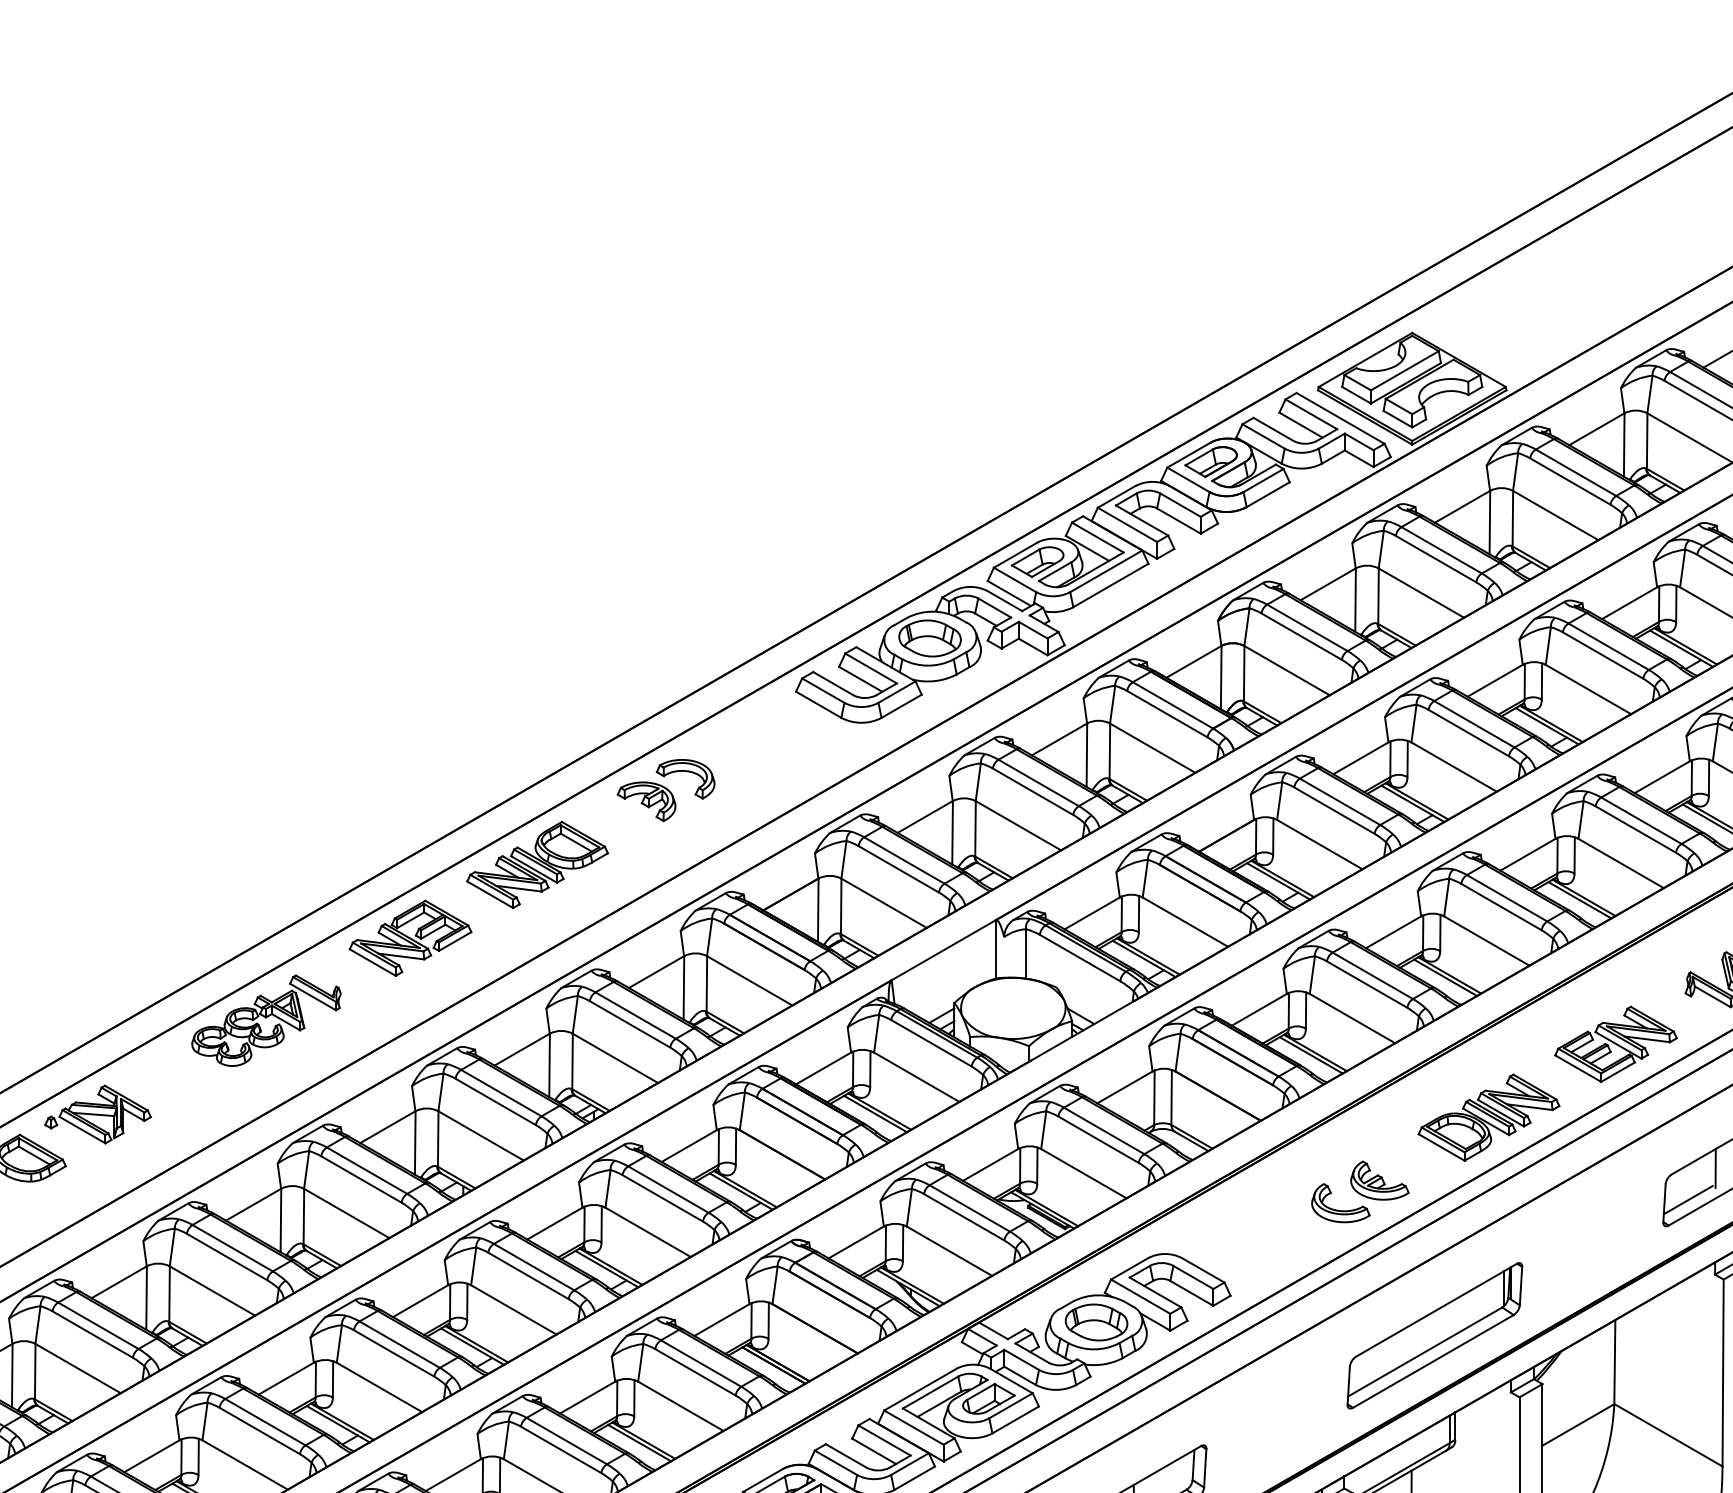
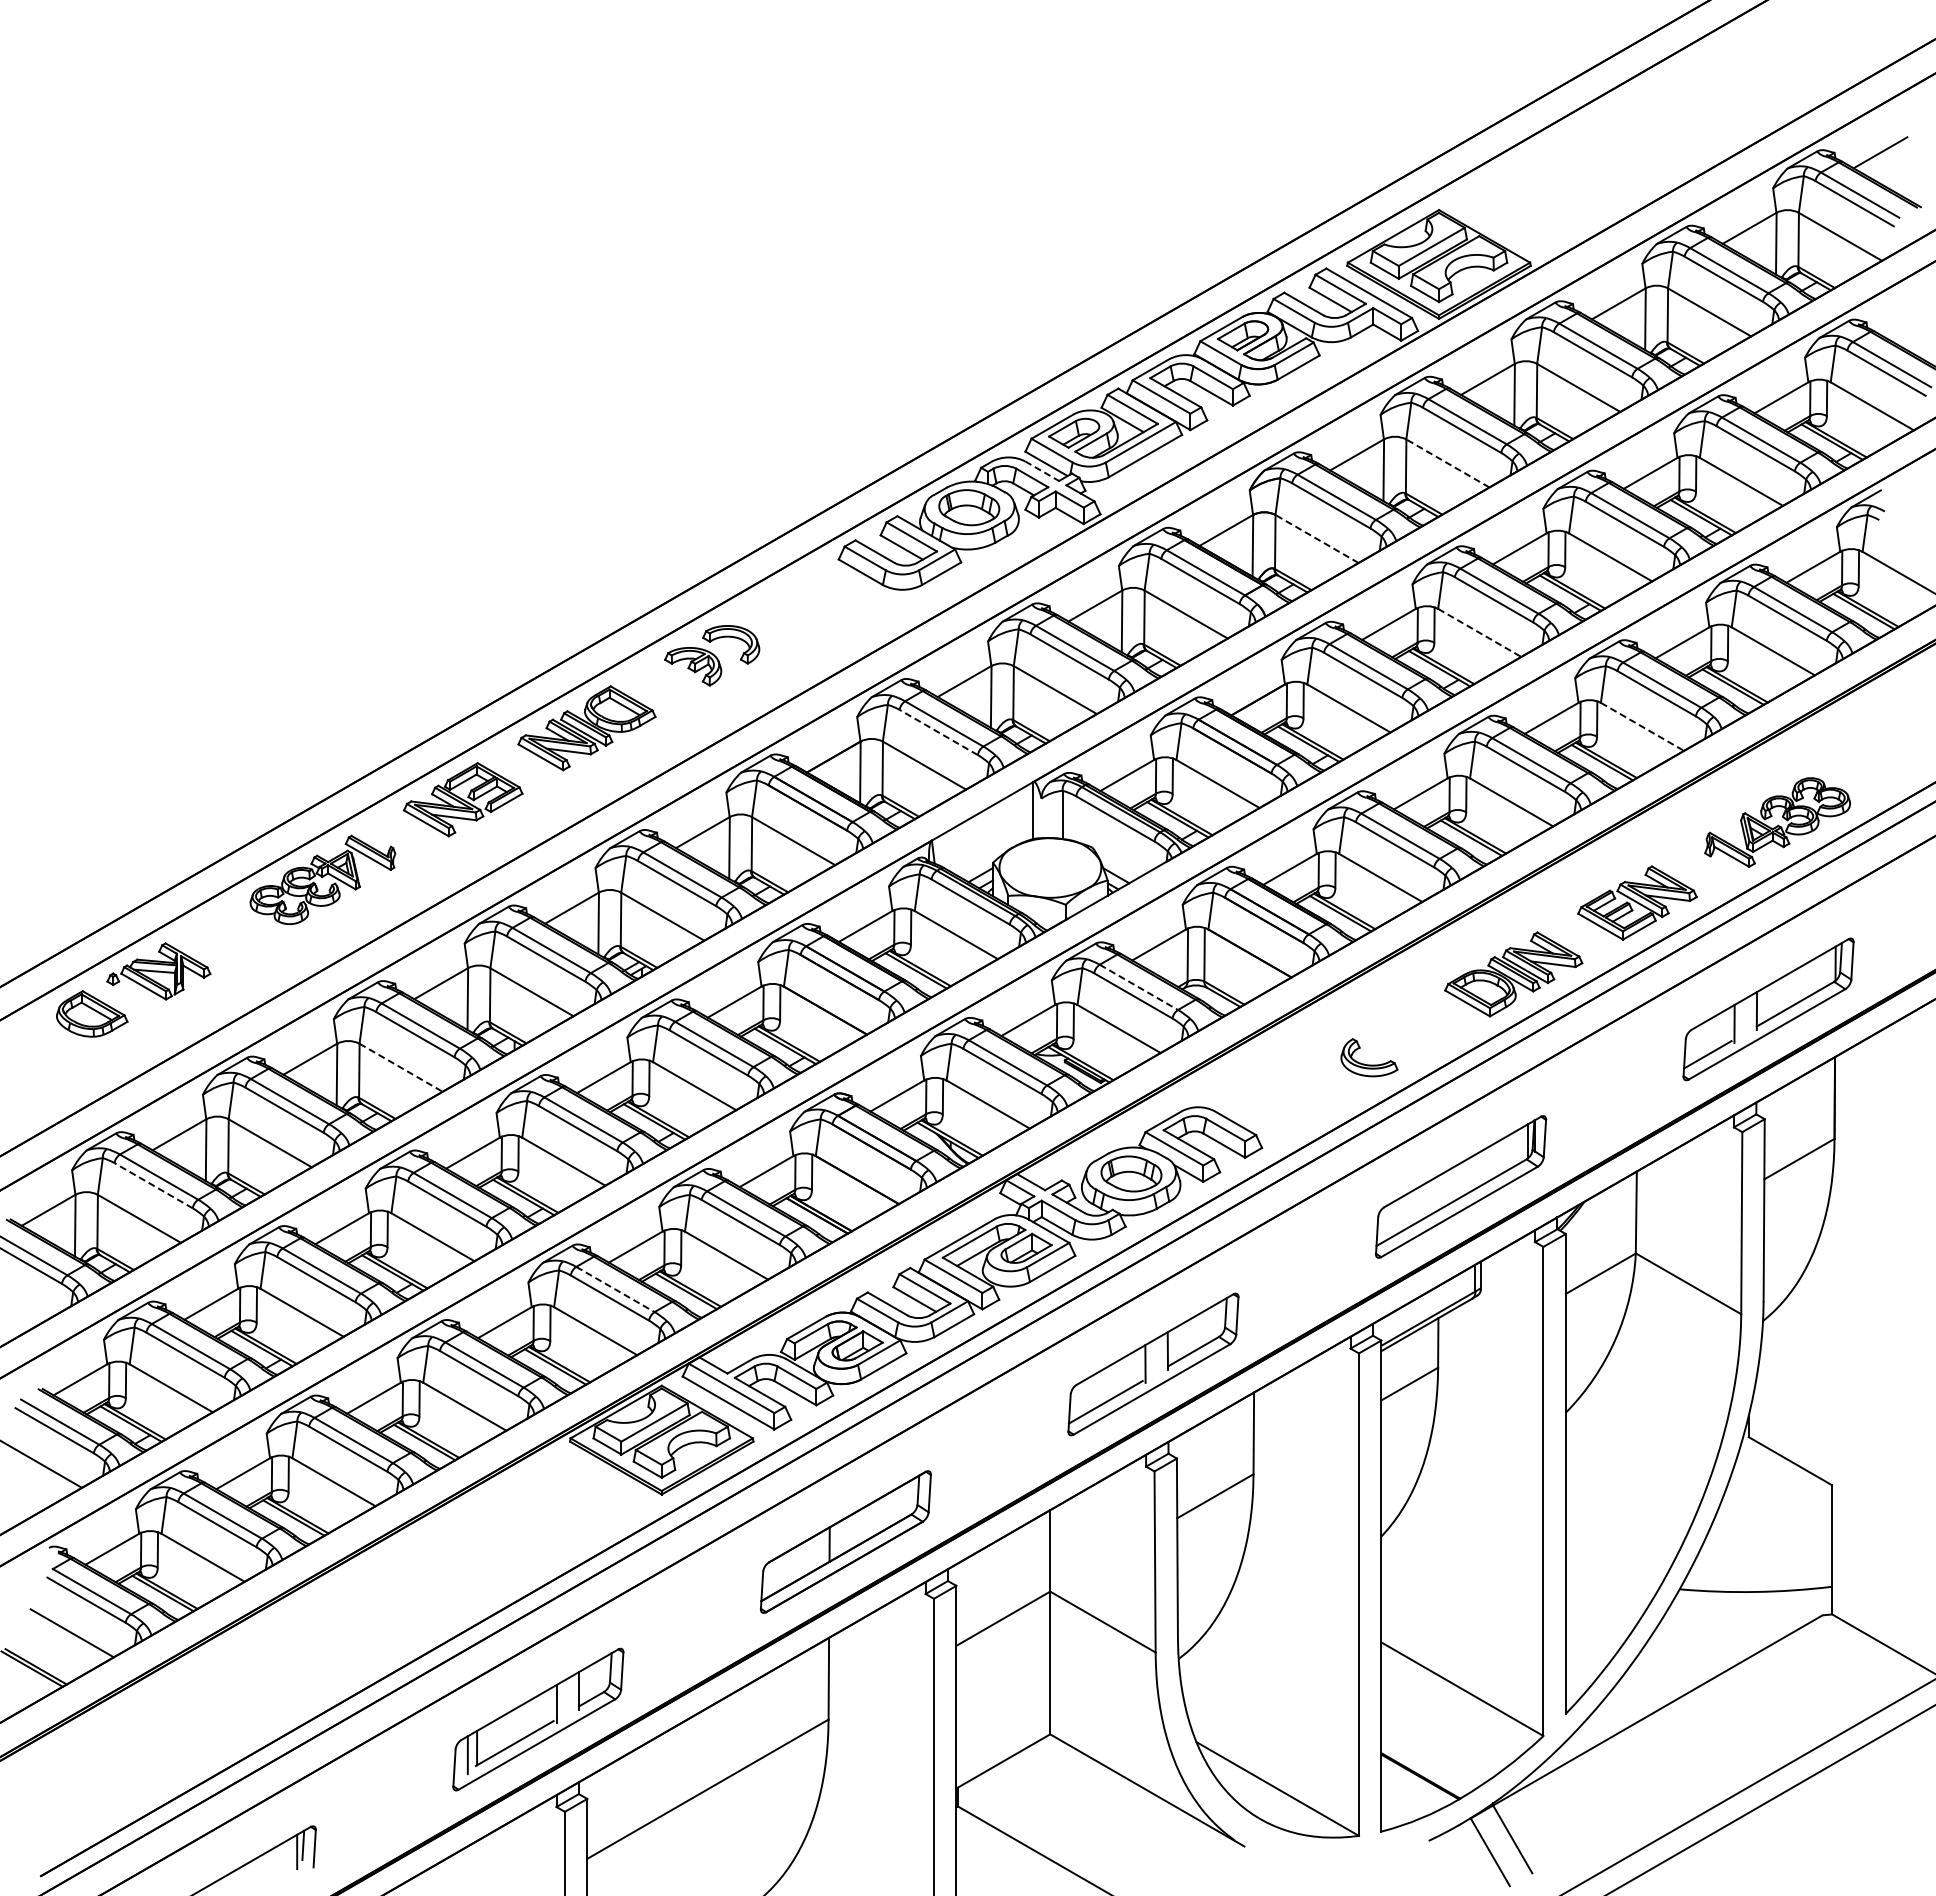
line: (1420, 593) -> (1447, 463), solid -> dashed
line: (1005, 601) -> (1042, 471), solid -> dashed
line: (1286, 670) -> (1316, 538), solid -> dashed
line: (1454, 767) -> (1480, 633), solid -> dashed
line: (1621, 864) -> (1642, 727), solid -> dashed
line: (898, 869) -> (938, 732), solid -> dashed
line: (1104, 1131) -> (1139, 987), solid -> dashed
part: (1379, 1180) -> (1407, 1035), removed
line: (347, 1214) -> (401, 1068), solid -> dashed
line: (92, 1334) -> (153, 1185), solid -> dashed
line: (566, 1441) -> (615, 1289), solid -> dashed

